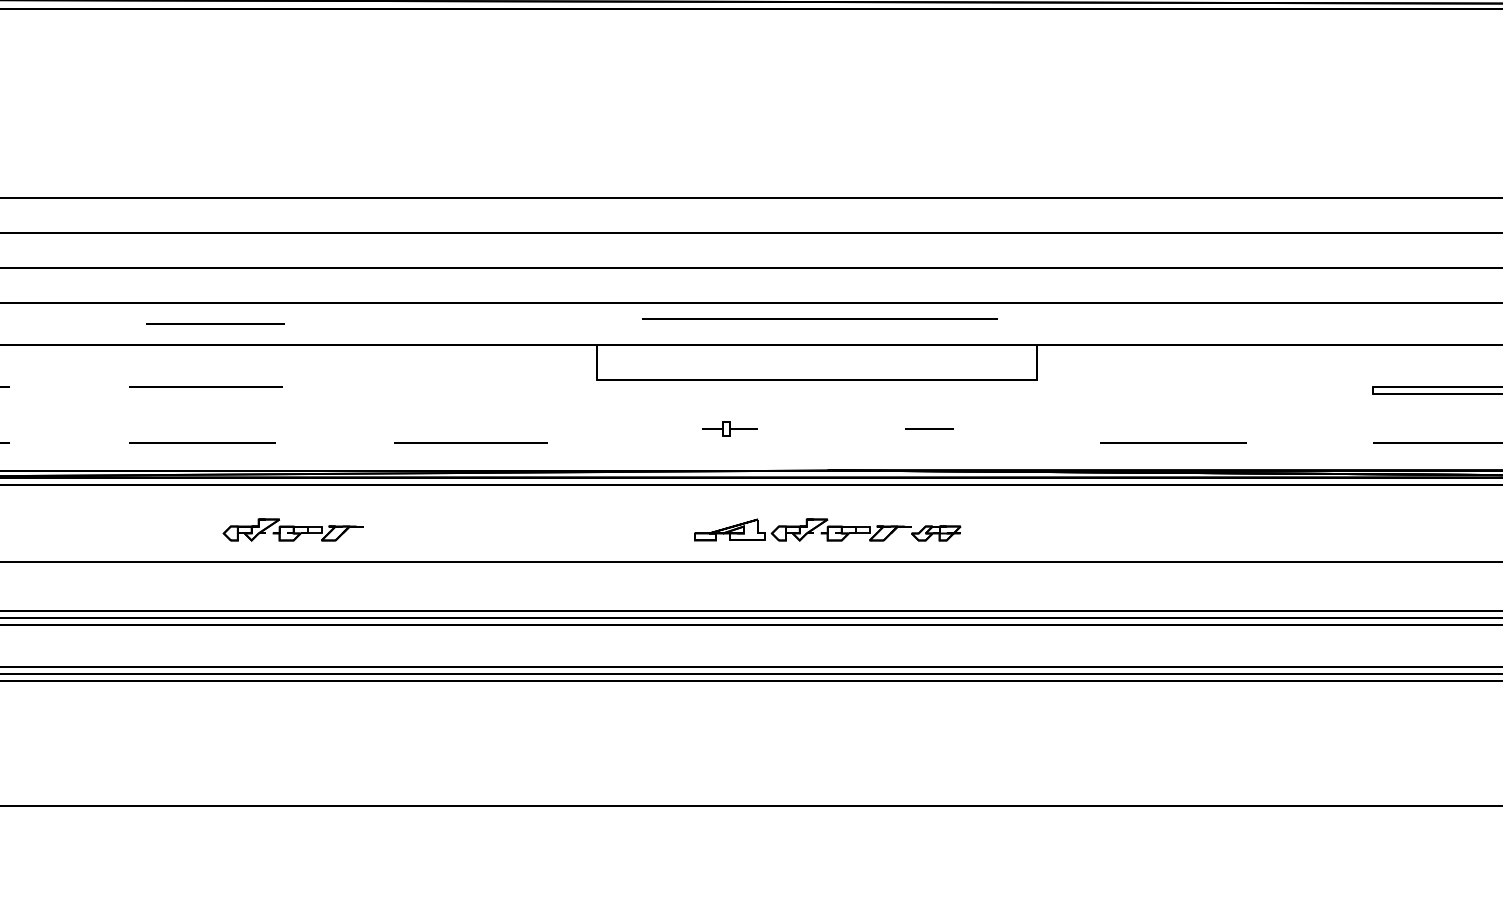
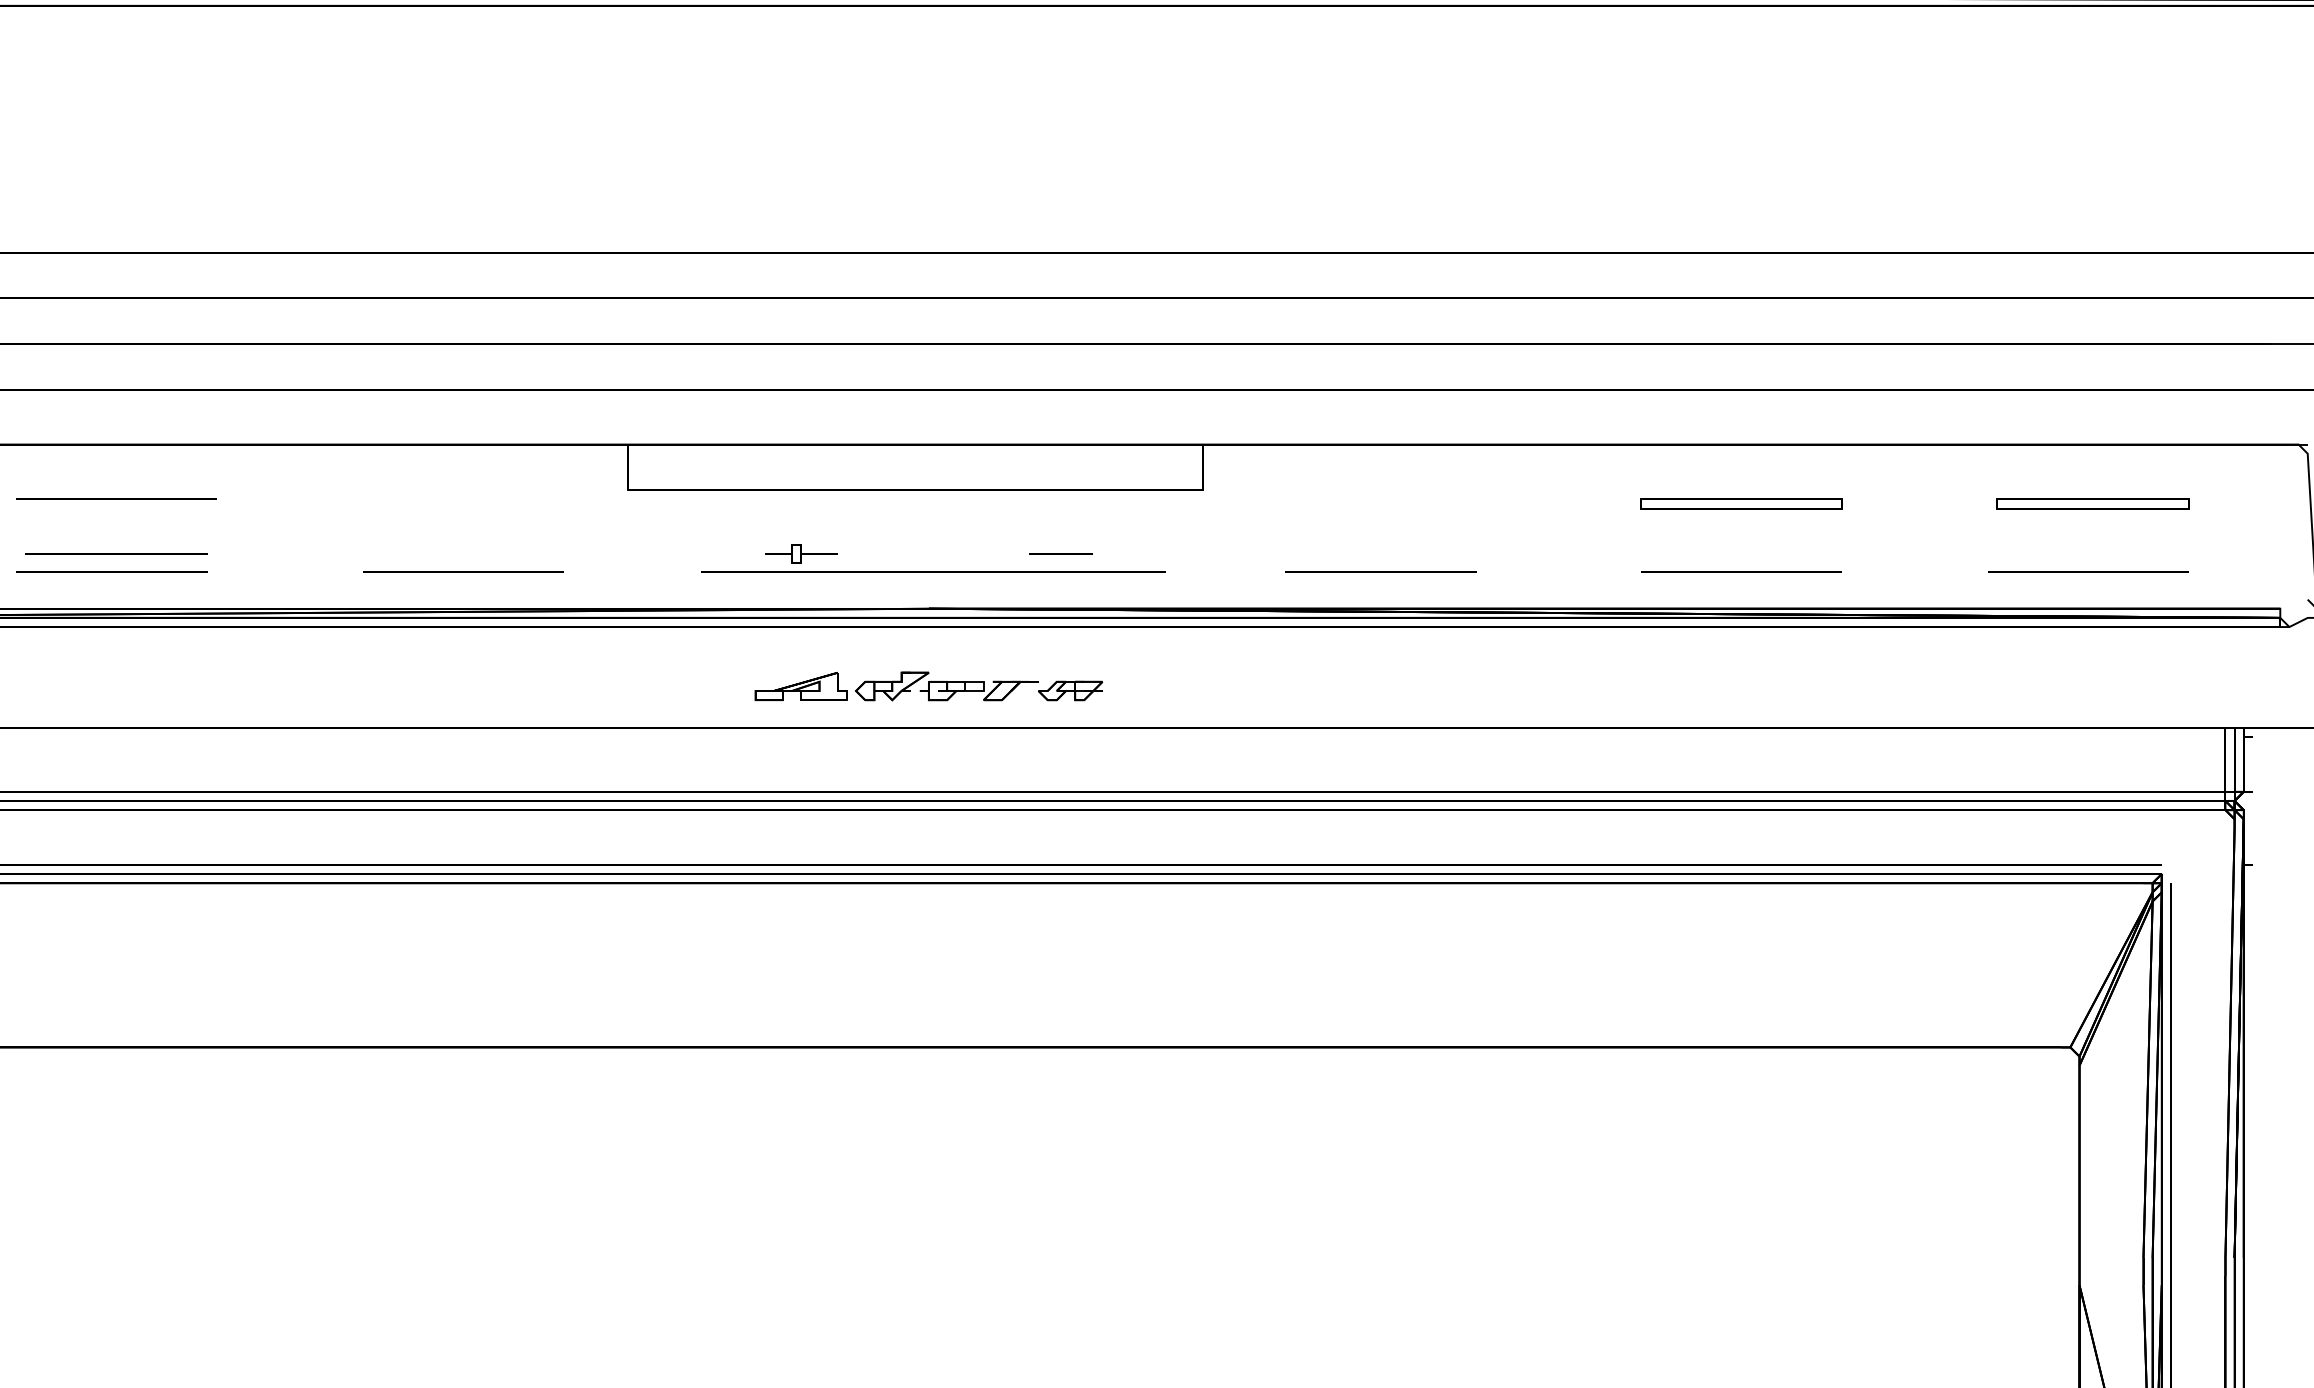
line: (819, 318) -> (933, 571), moved
line: (215, 323) -> (116, 553), moved
part: (293, 530) -> (230, 686), removed

